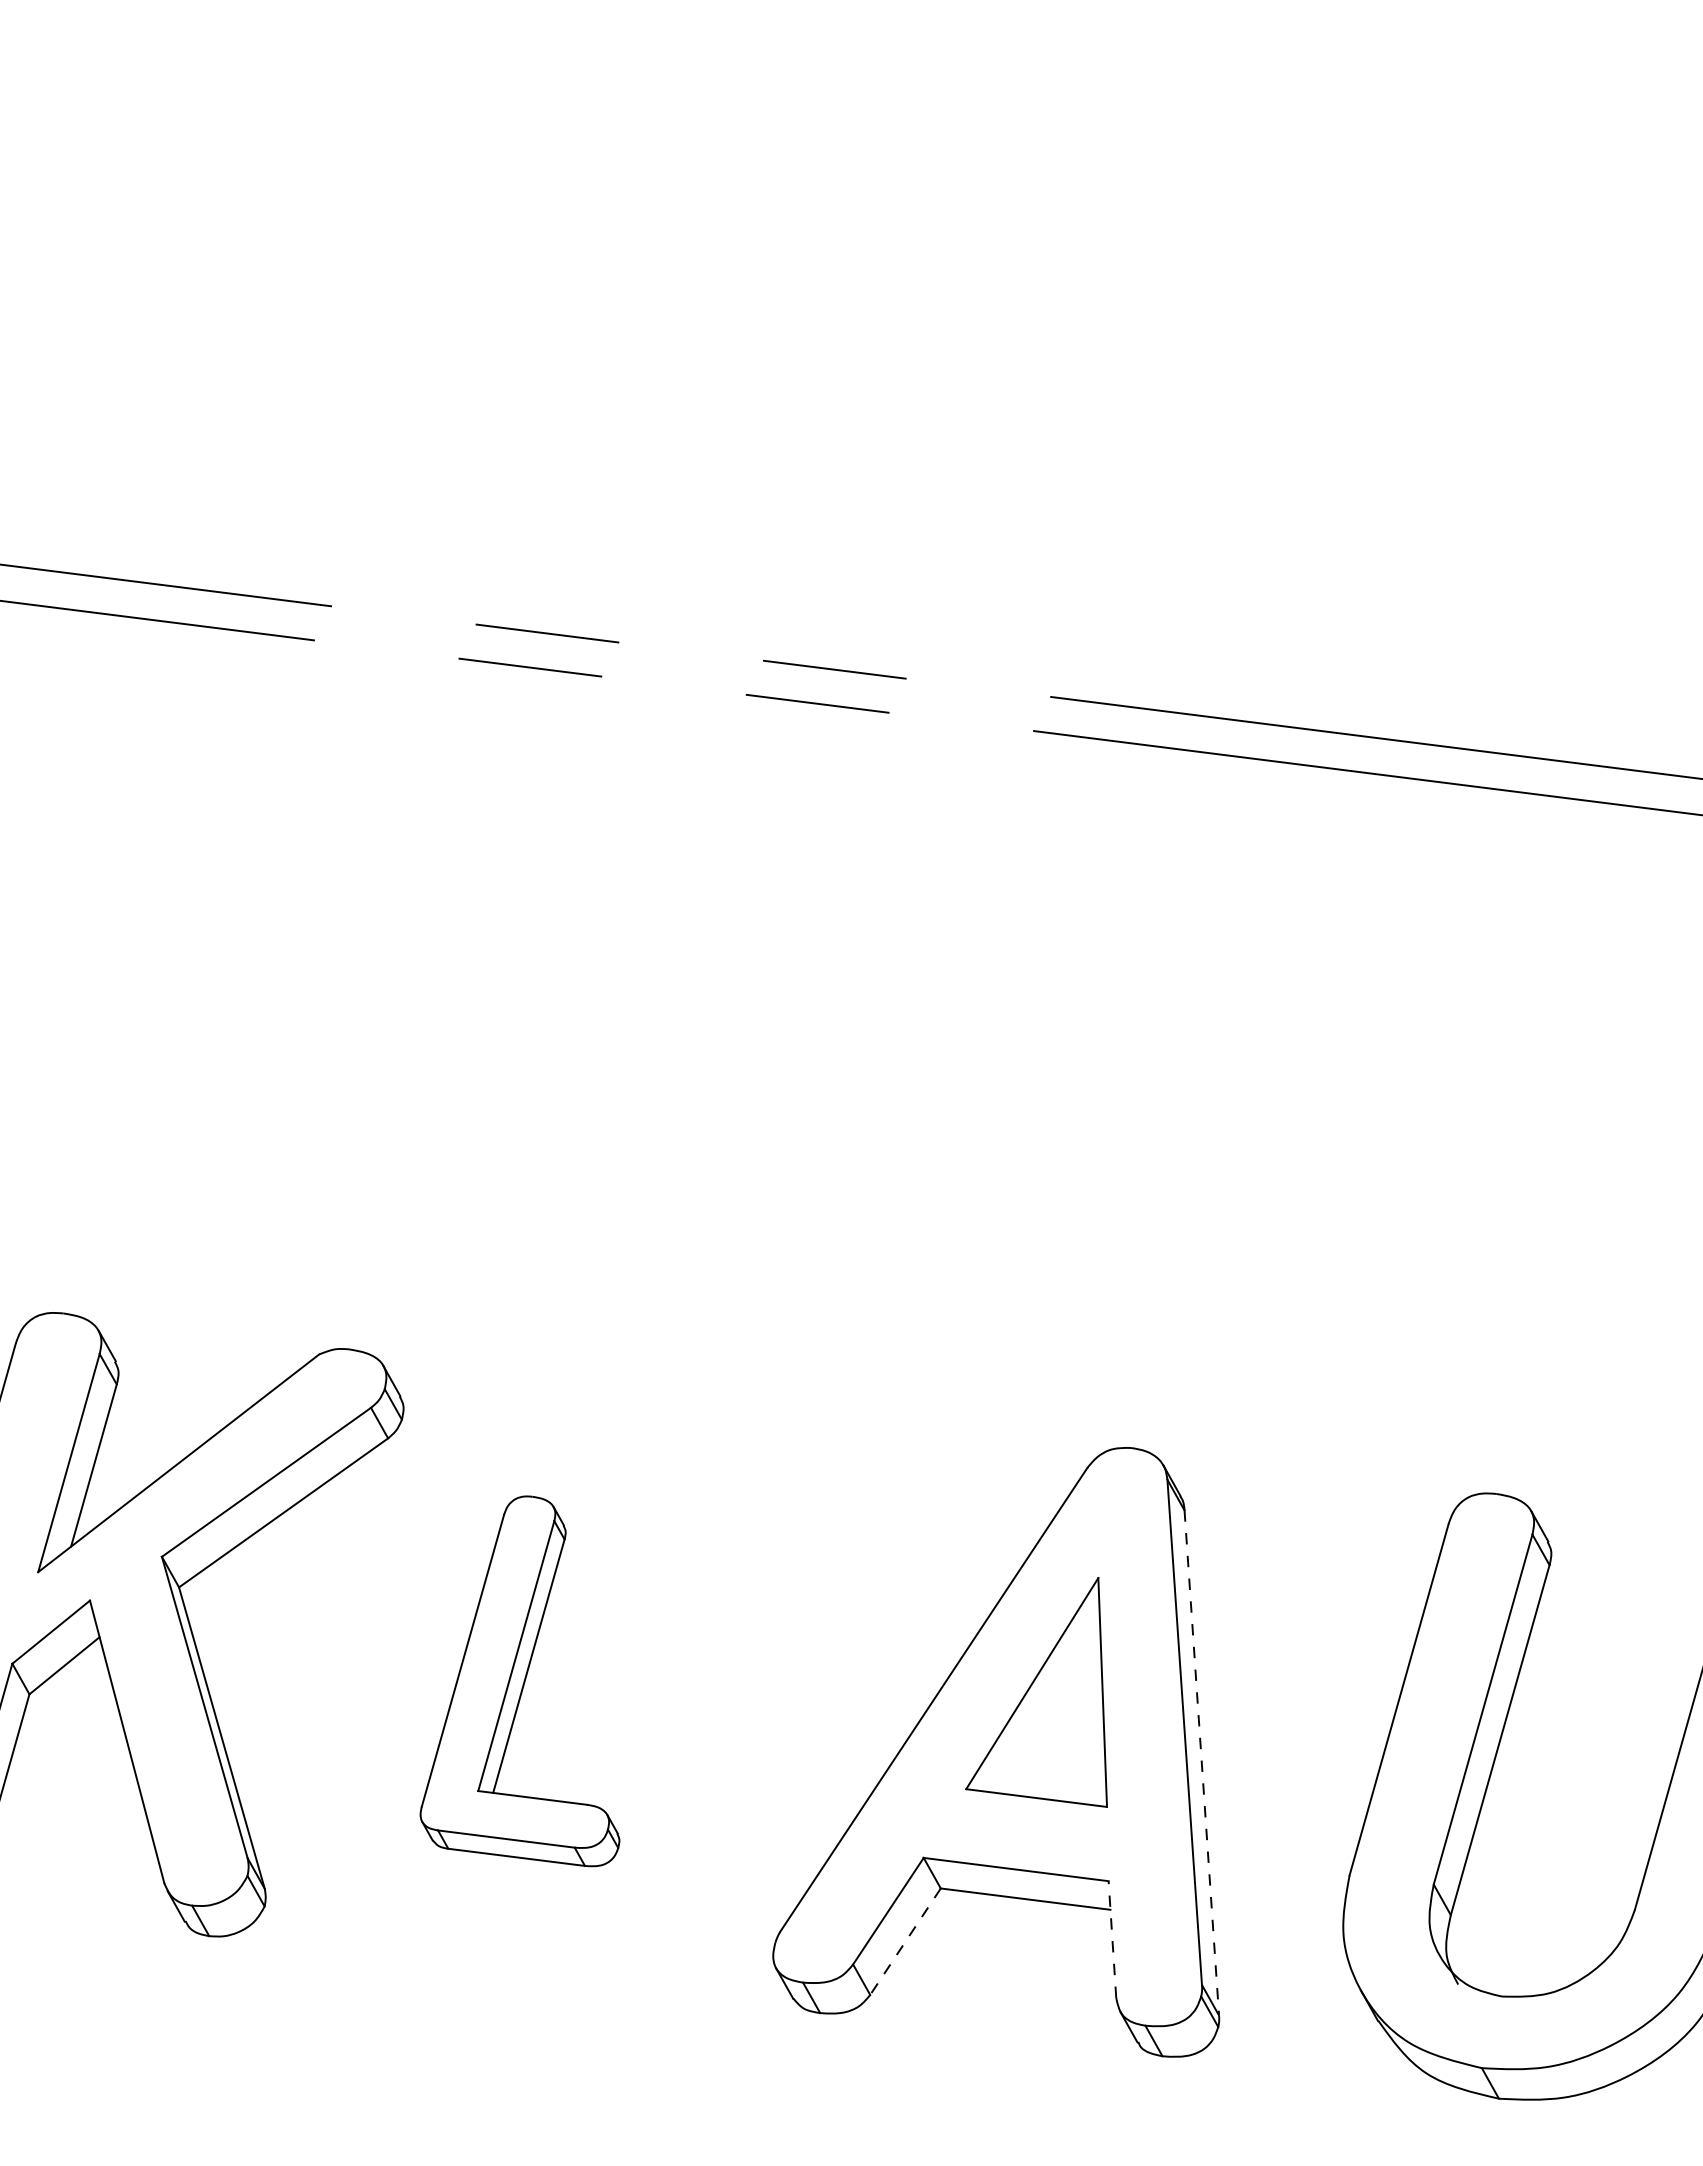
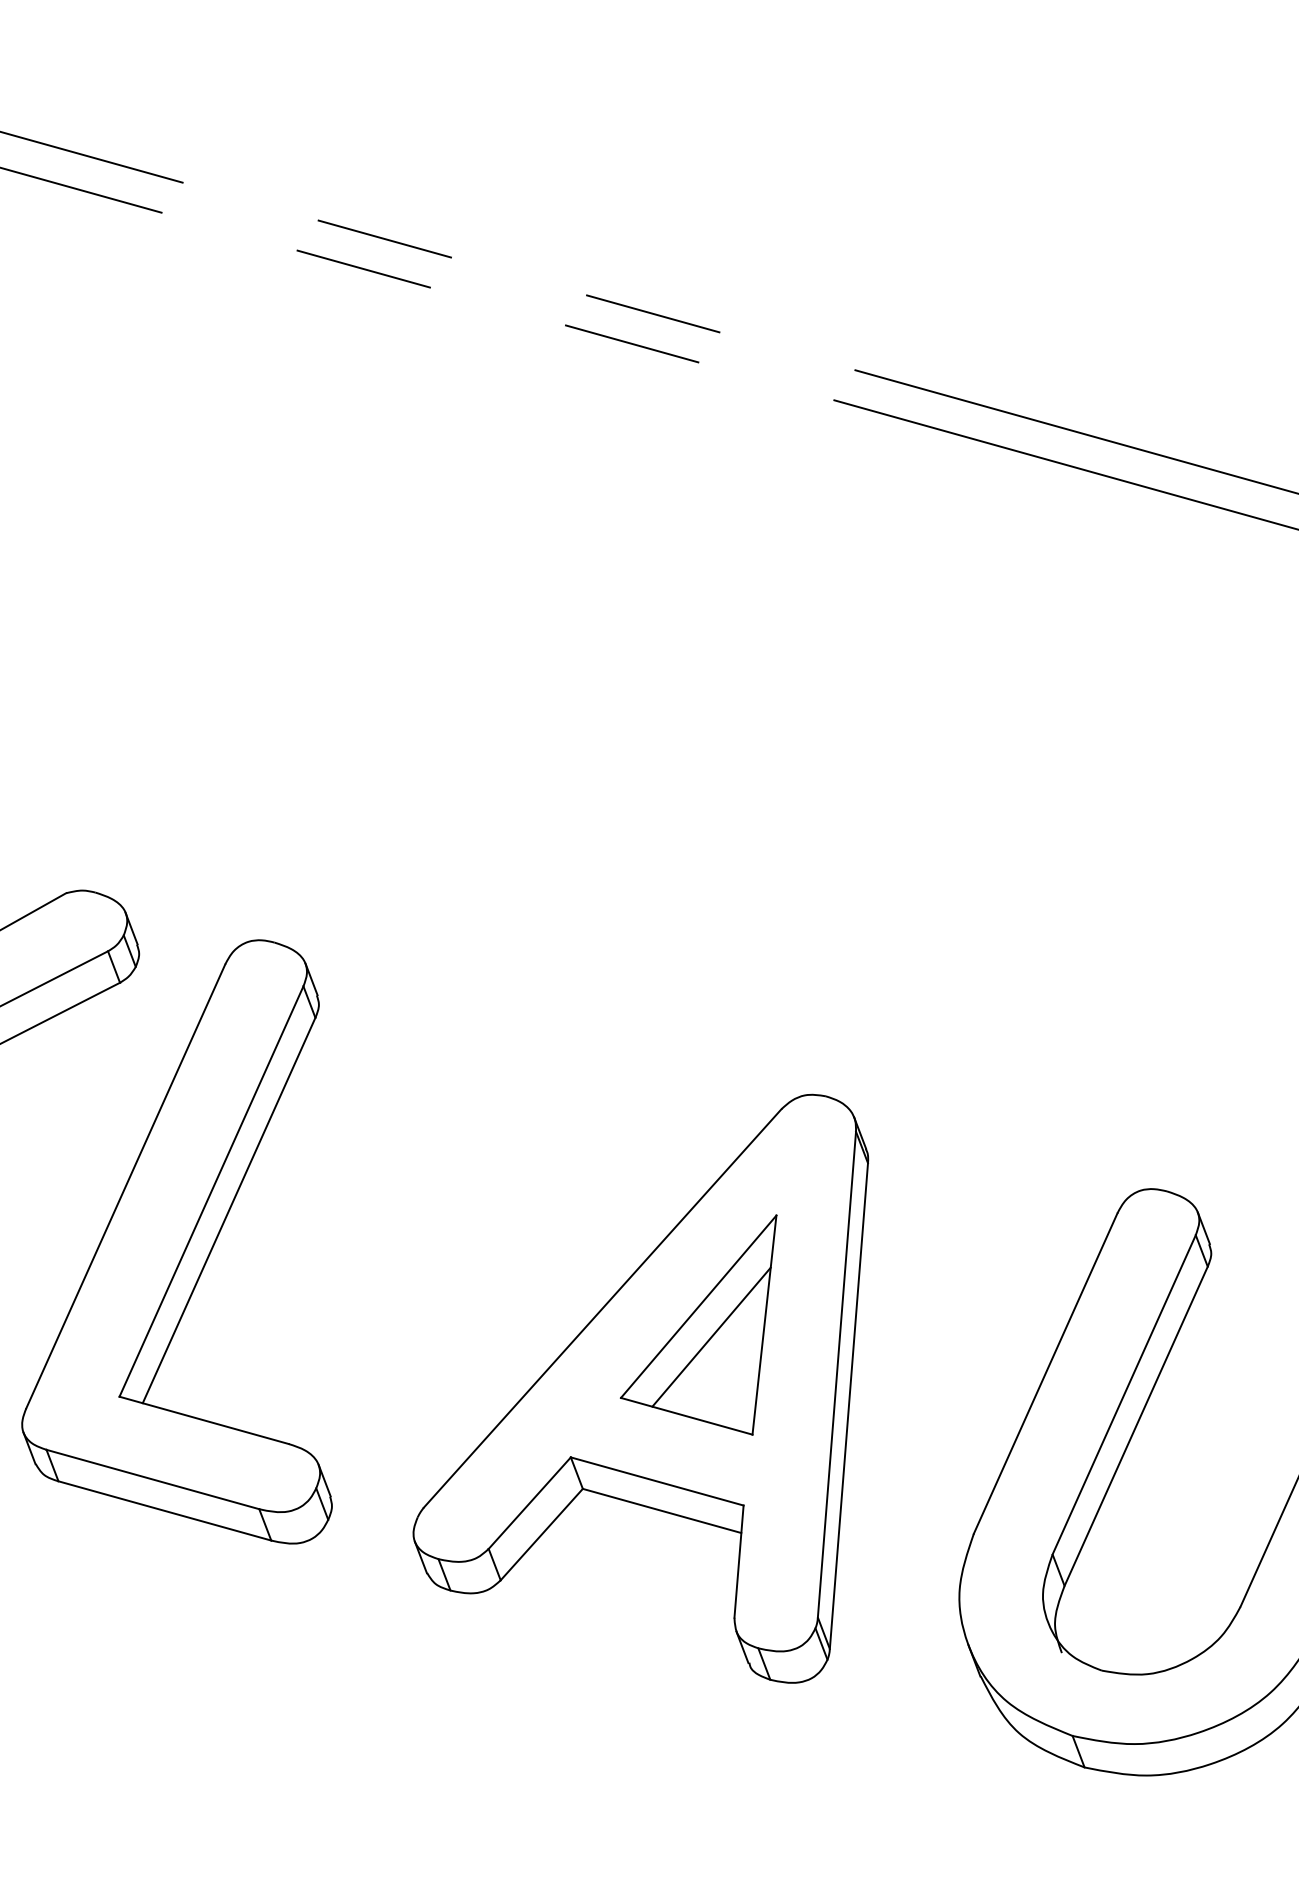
part: (519, 1681) -> (210, 1232), size x1.67
line: (1049, 1712) -> (711, 1336), added
line: (1201, 1763) -> (848, 1406), dashed -> solid
line: (1112, 1939) -> (739, 1561), dashed -> solid
line: (905, 1941) -> (541, 1534), dashed -> solid

